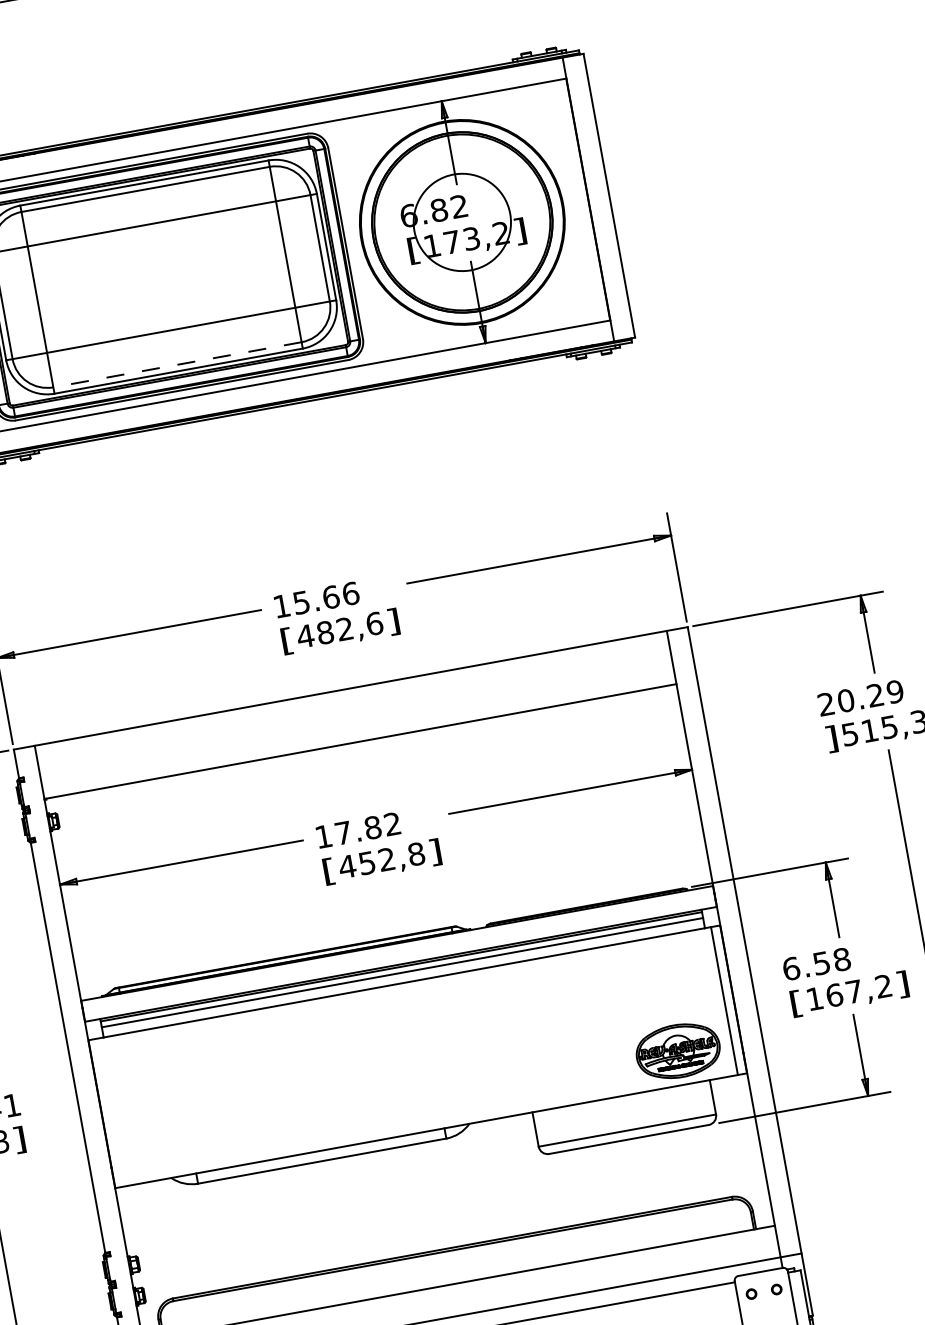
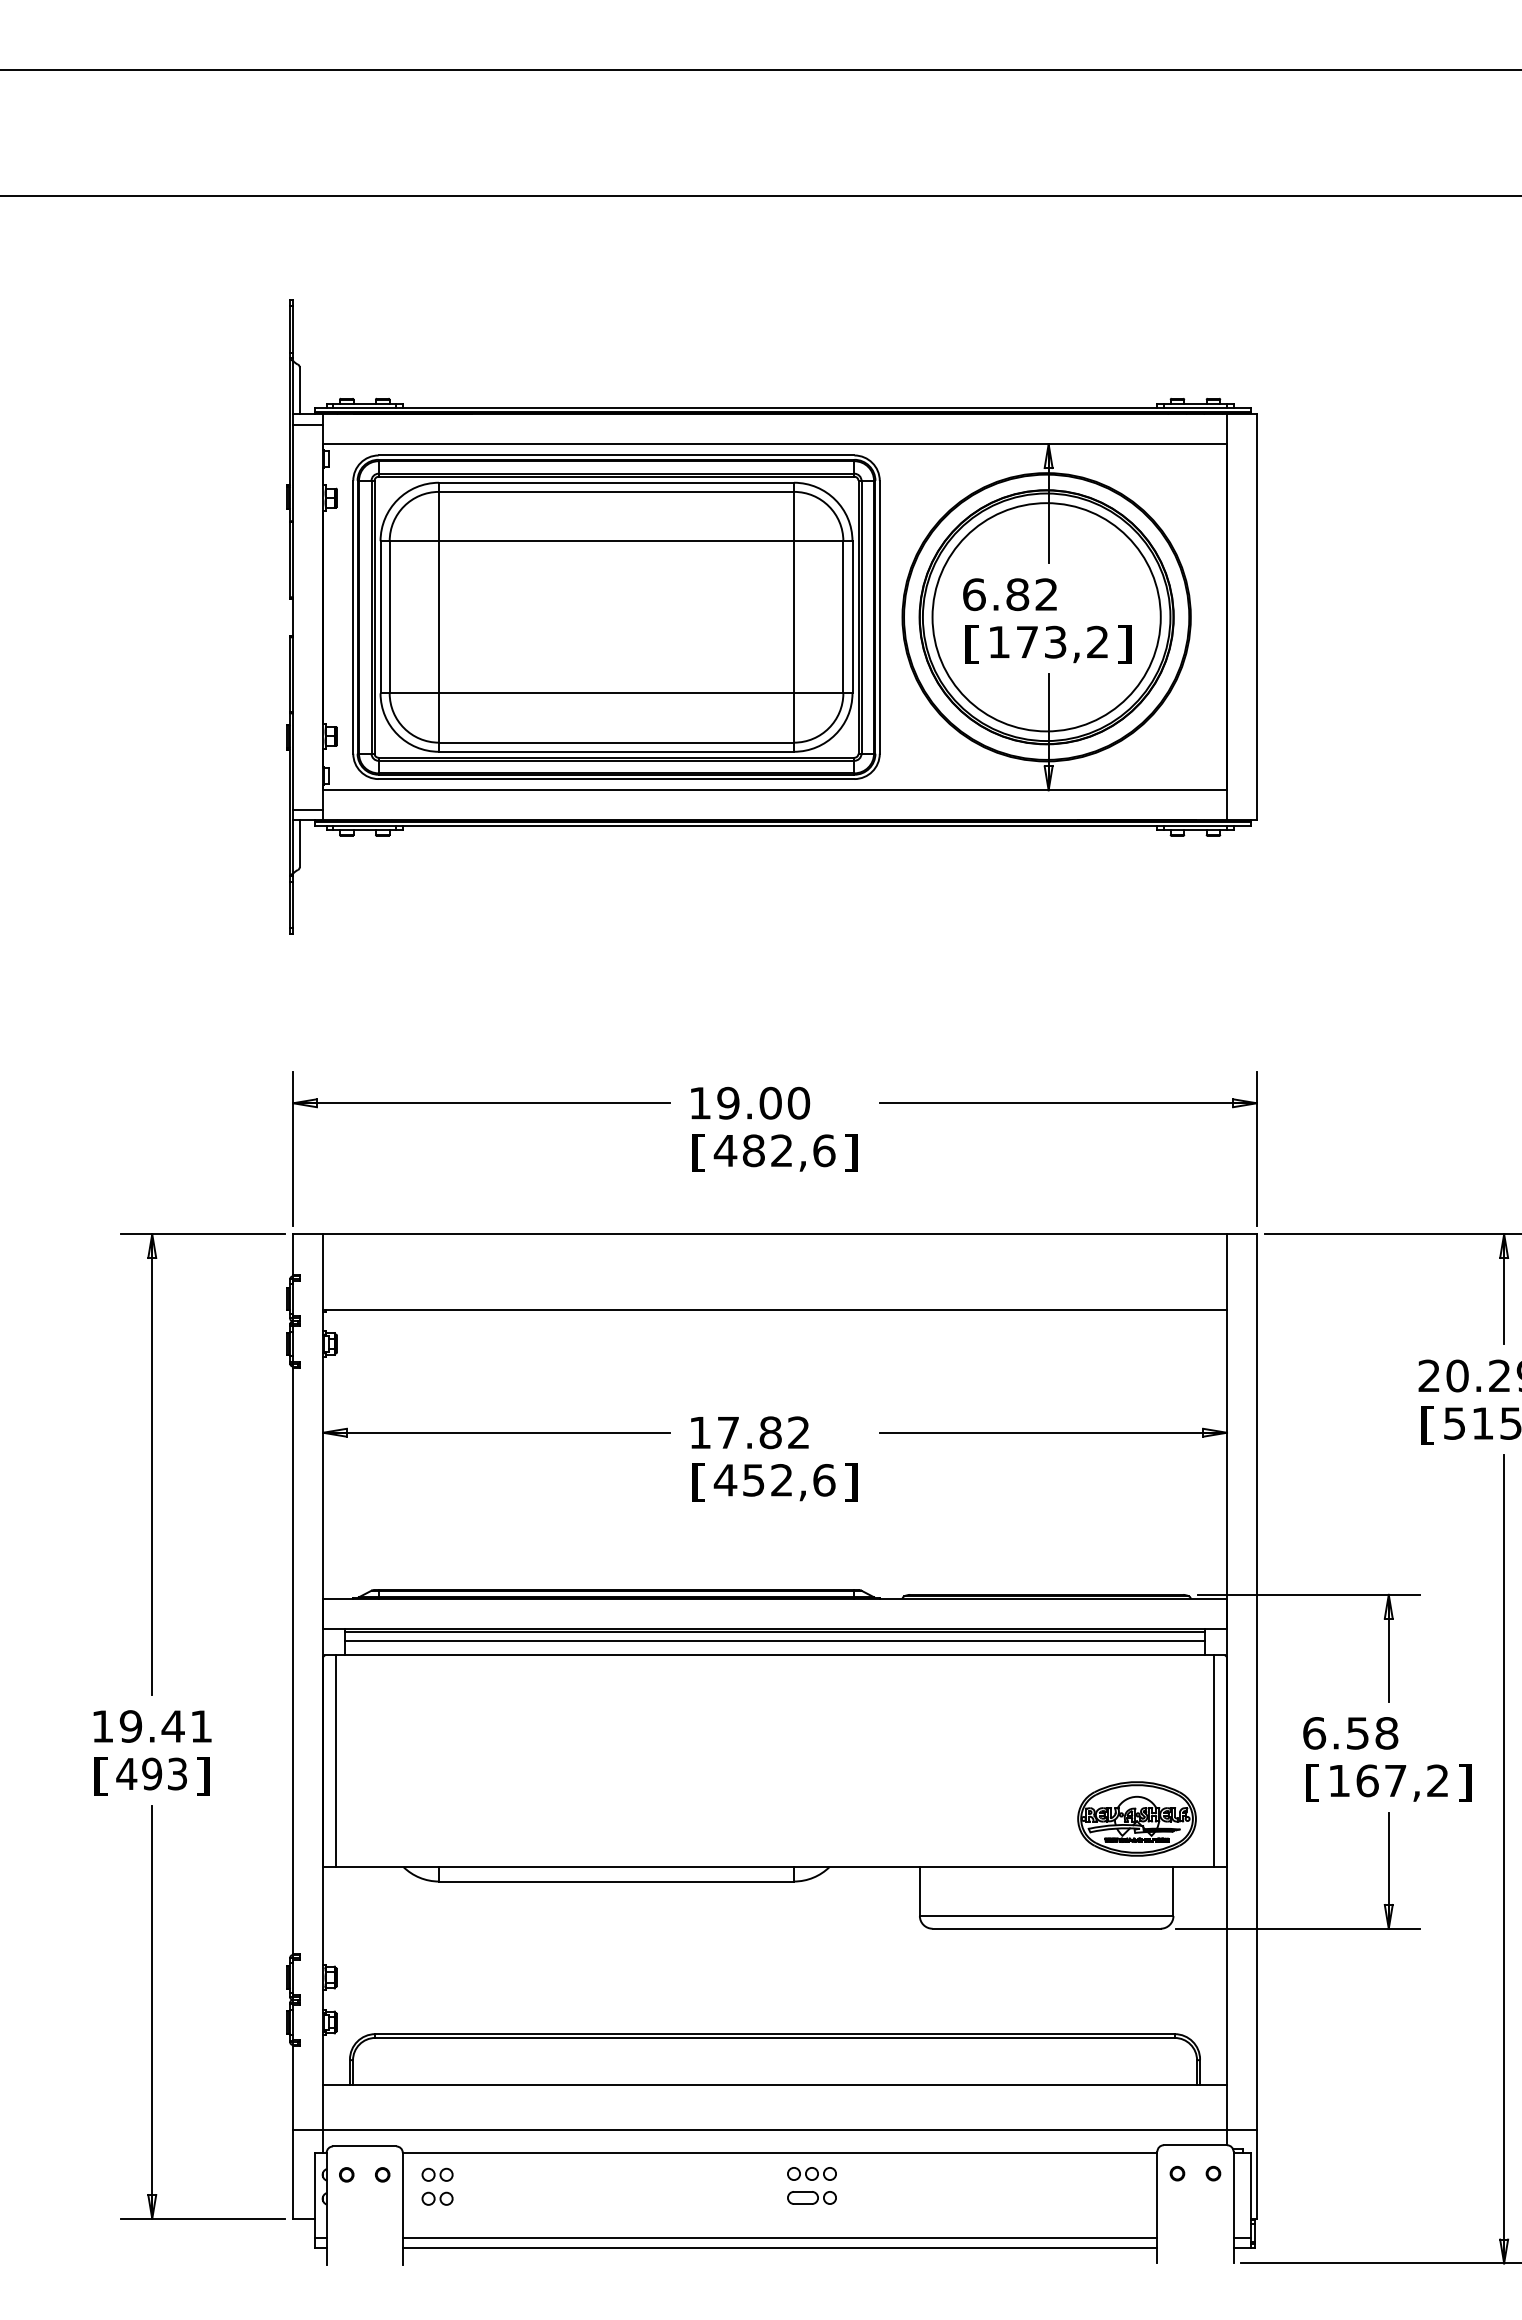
circle: (462, 222) -> (1046, 617), size x1.67
line: (177, 364) -> (616, 742), dashed -> solid
text: (325, 597) -> (763, 1102), 15.66 -> 19.00
text: (831, 739) -> (1427, 1425), ] -> [
text: (416, 854) -> (824, 1480), 452,8 -> 452,6
line: (111, 1112) -> (336, 1760), added

